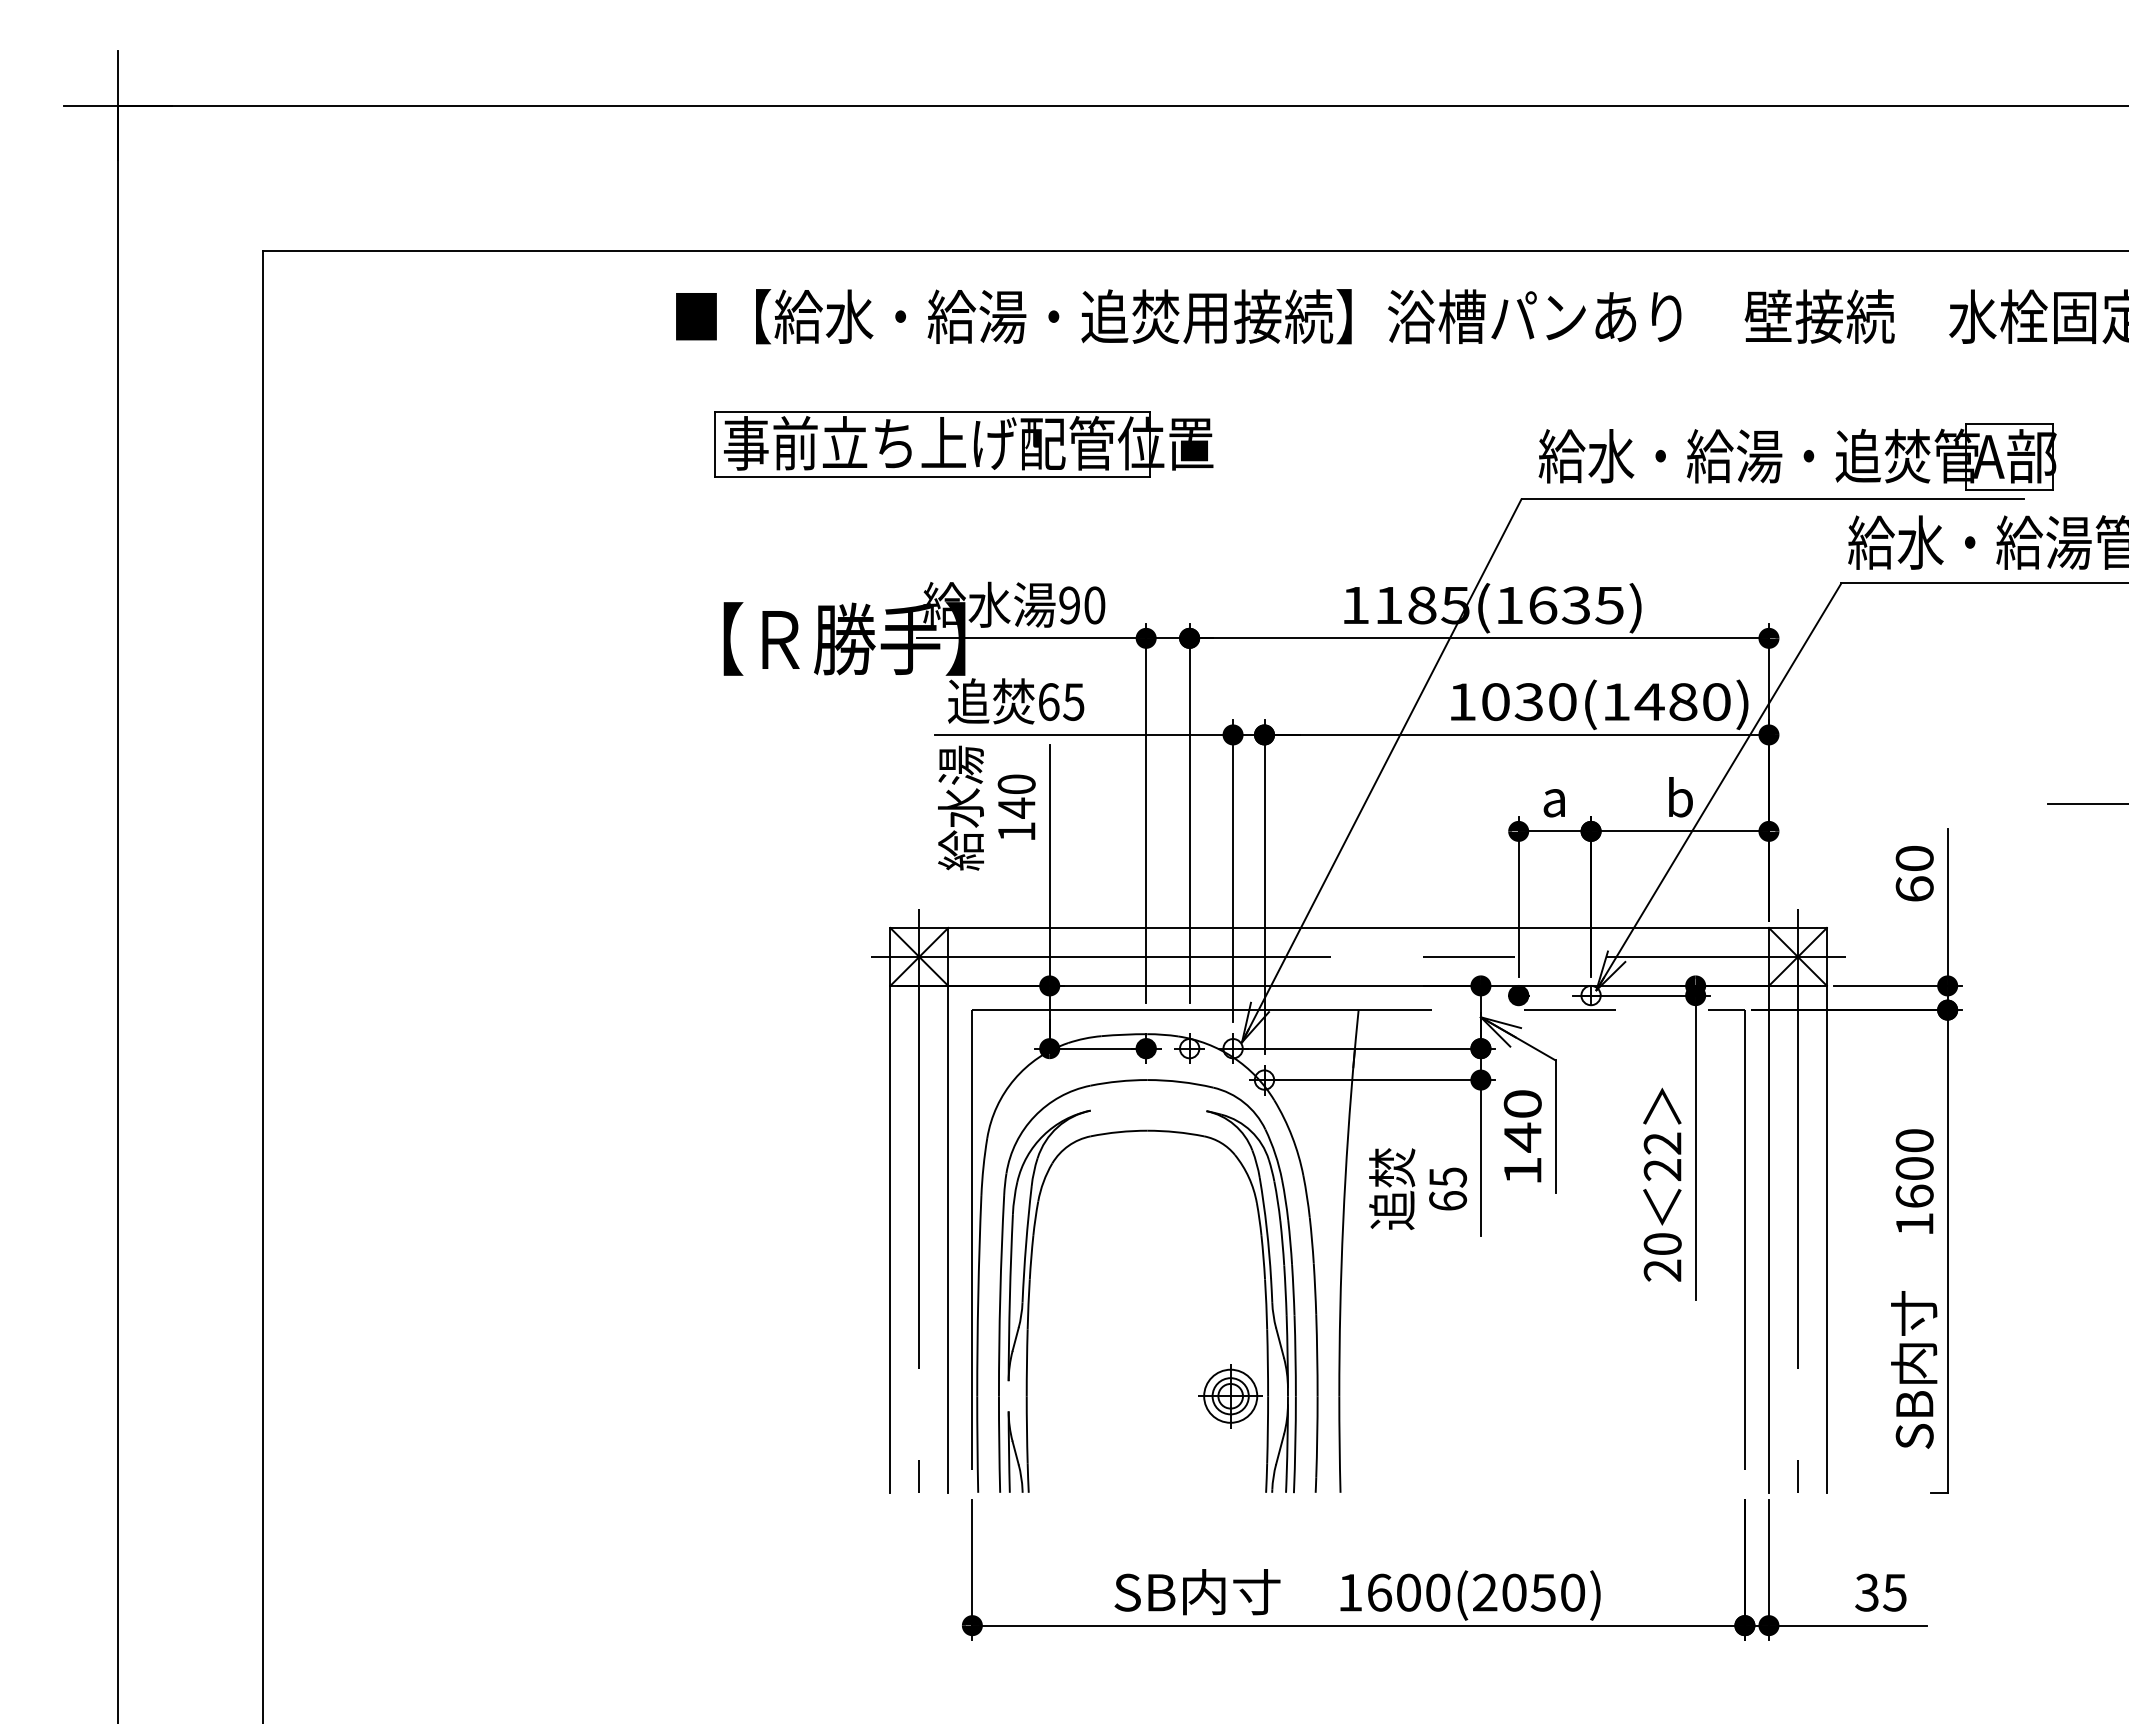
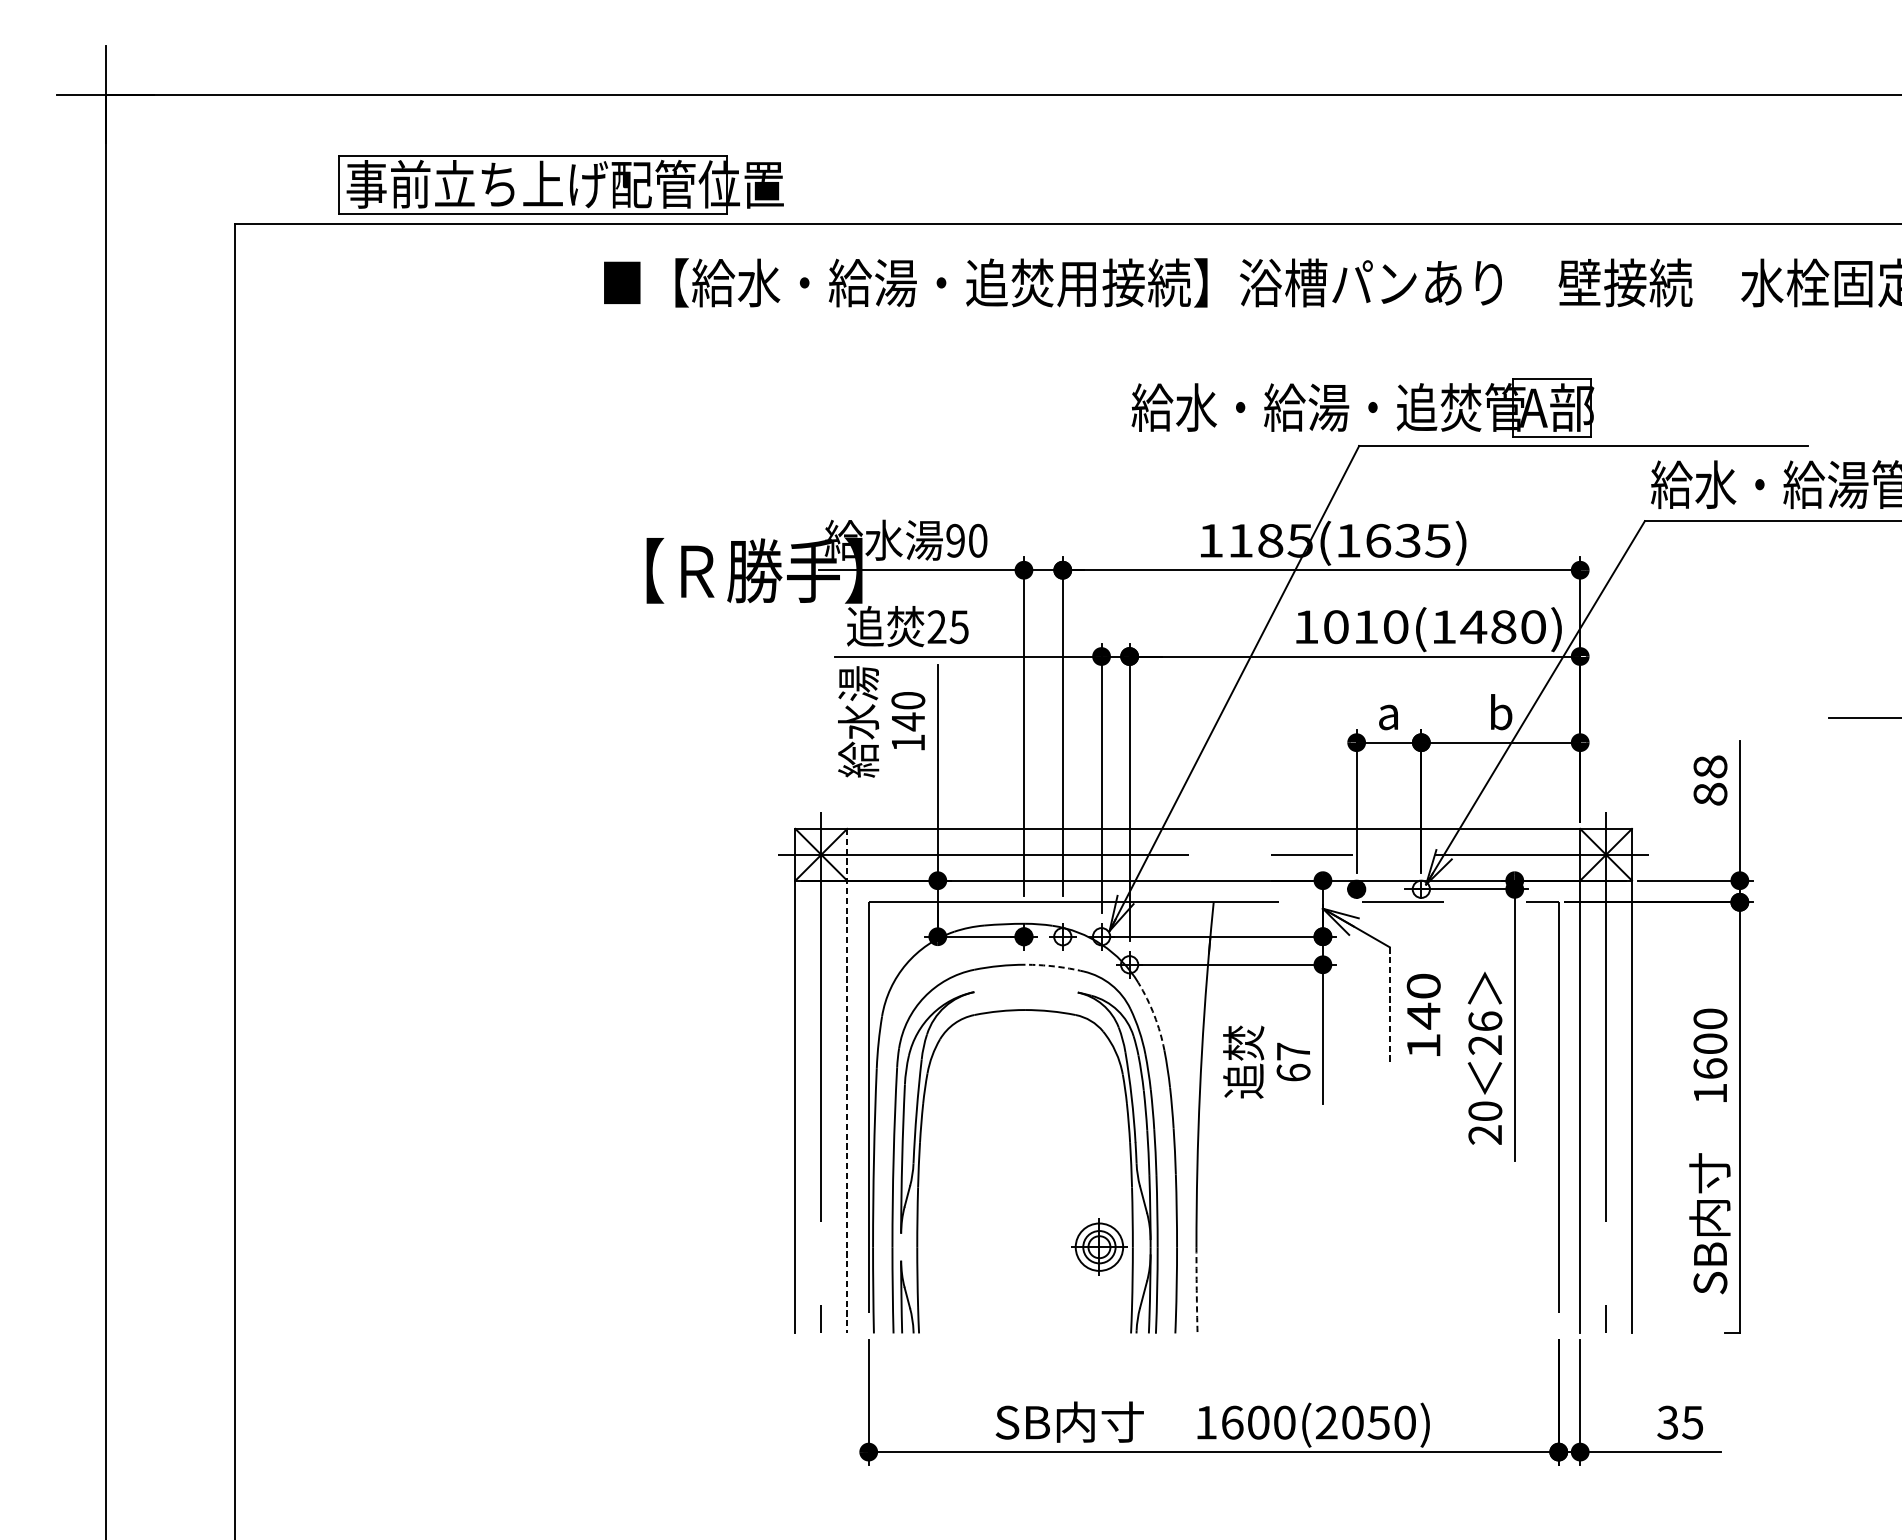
part: (963, 444) -> (560, 185), moved
part: (1797, 456) -> (1362, 407), moved
text: (1048, 702) -> (936, 627), 65 -> 25
text: (1528, 702) -> (1365, 627), 1030(1480) -> 1010(1480)
text: (1914, 873) -> (1710, 780), 60 -> 88
arc: (1180, 1081) -> (1054, 966), solid -> dashed
line: (1555, 1127) -> (1389, 1007), solid -> dashed
arc: (1292, 1136) -> (1154, 1015), solid -> dashed
text: (1522, 1136) -> (1423, 1015), moved
text: (1662, 1143) -> (1485, 1021), 22 -> 26
text: (1448, 1177) -> (1293, 1051), 65 -> 67
line: (948, 1210) -> (847, 1081), solid -> dashed
arc: (1339, 1444) -> (1196, 1290), solid -> dashed

